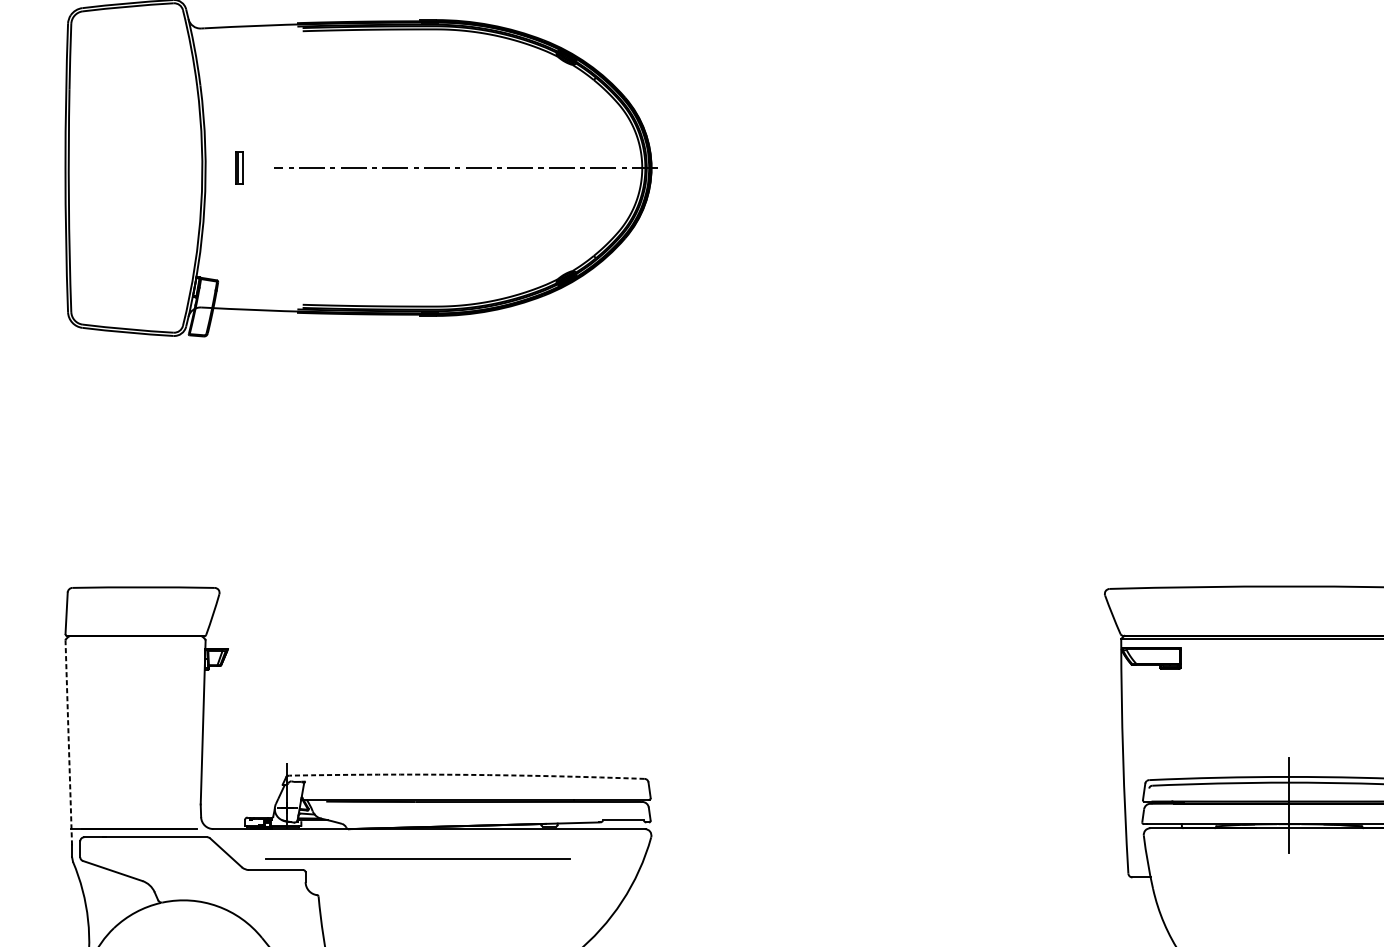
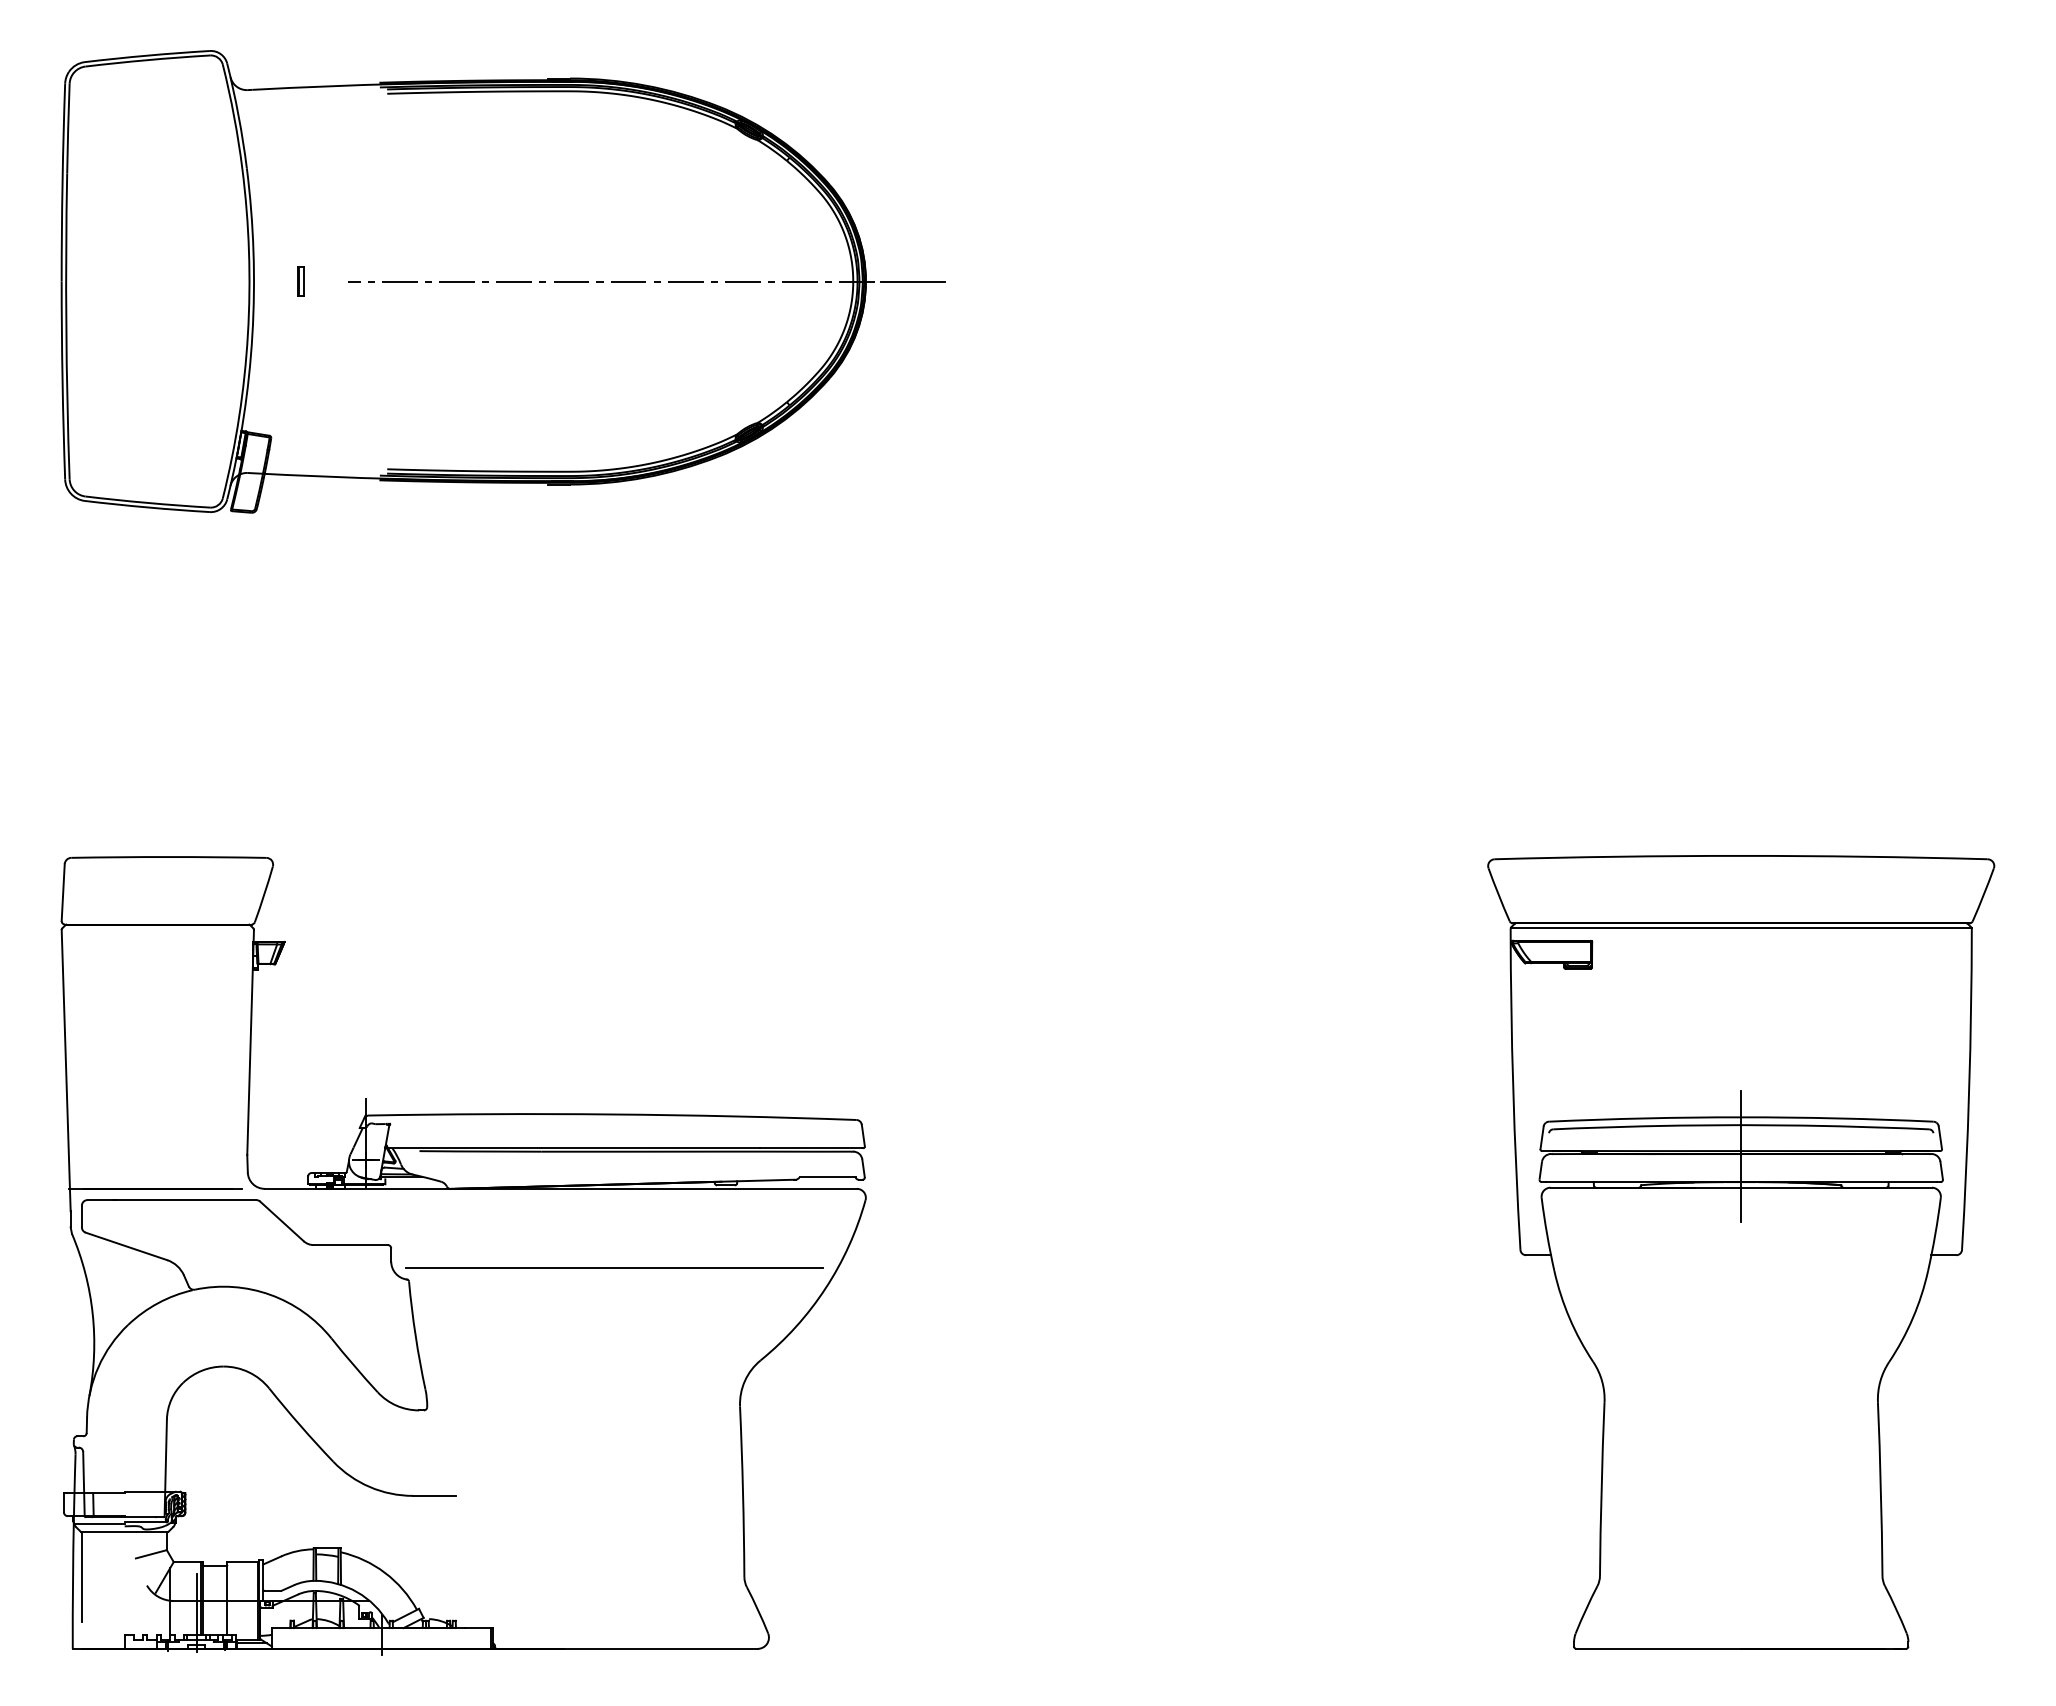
part: (239, 167) -> (300, 281), size x0.62
line: (686, 167) -> (913, 281), added
line: (69, 742) -> (66, 1070), dashed -> solid
arc: (466, 774) -> (612, 1114), dashed -> solid
line: (418, 859) -> (614, 1267), moved

